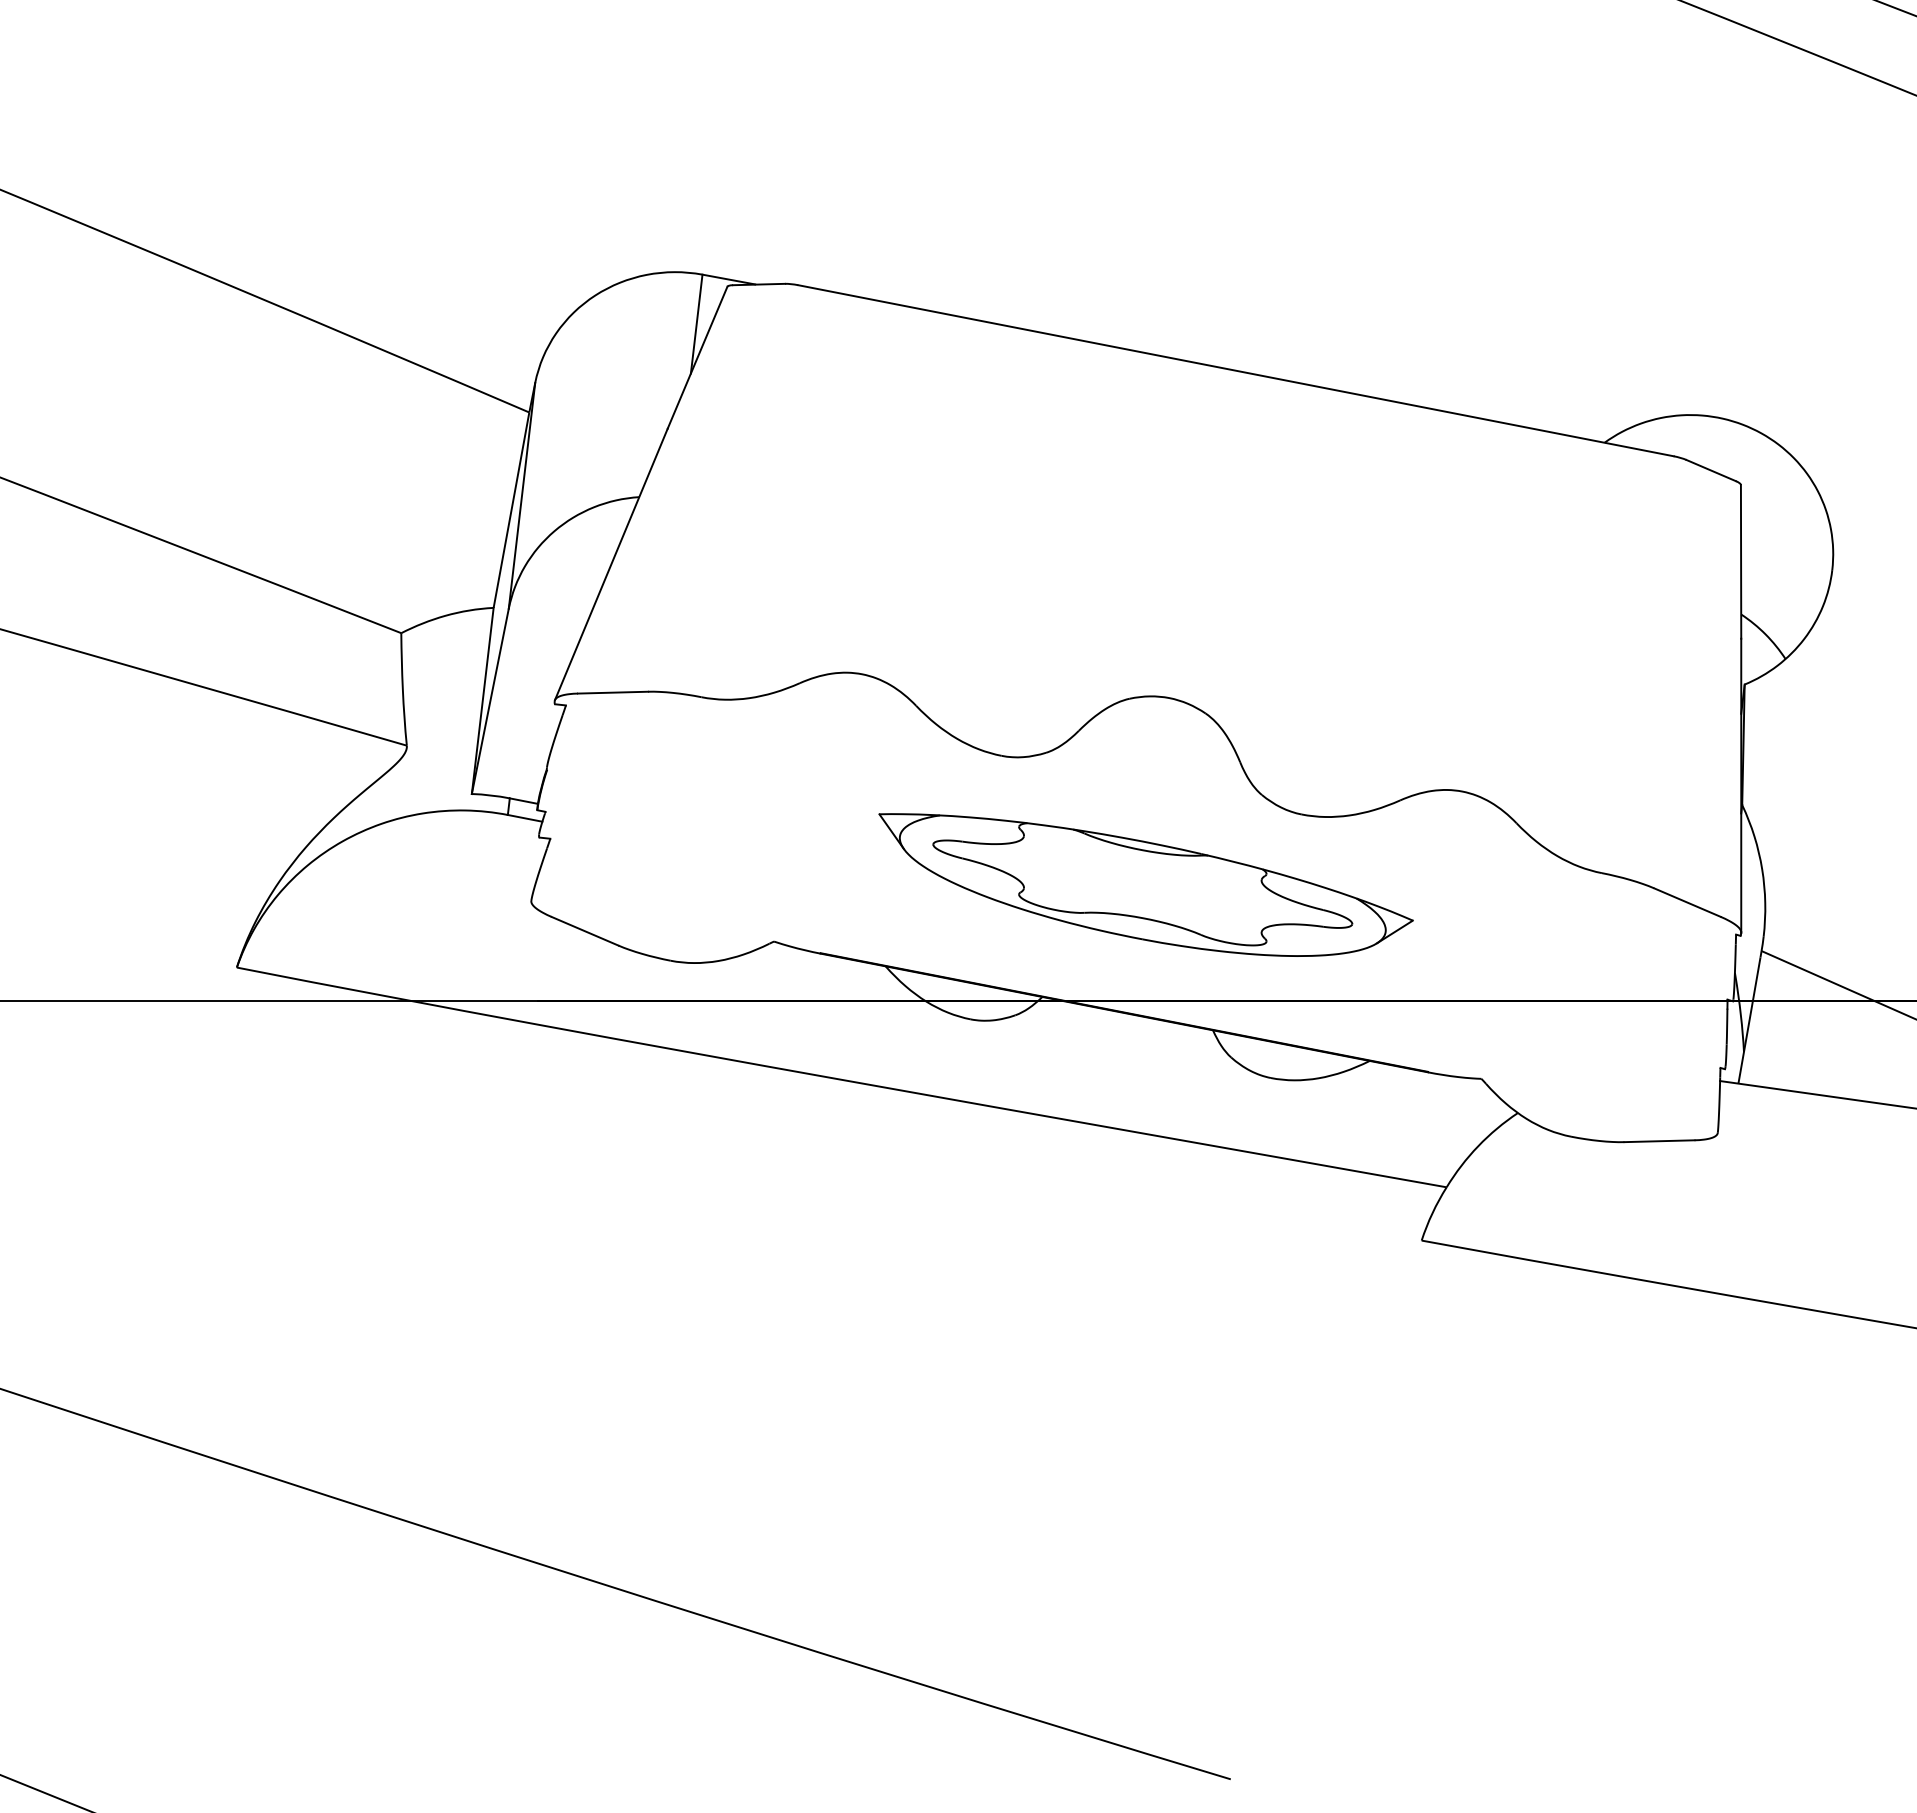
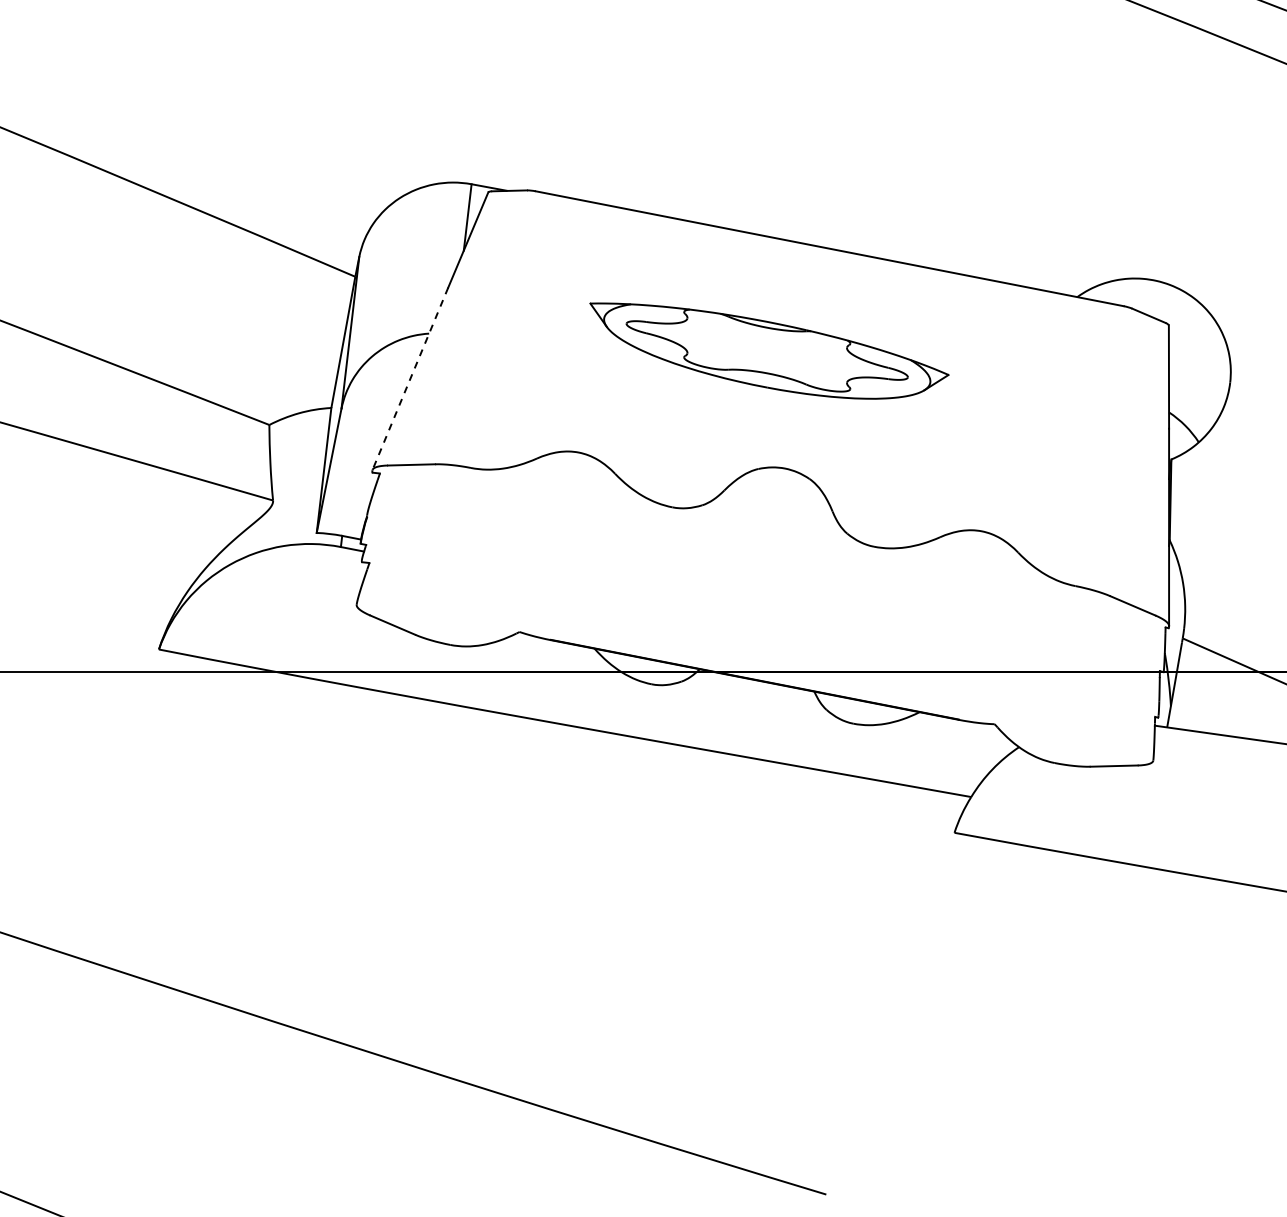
line: (611, 563) -> (410, 378), solid -> dashed
part: (1146, 884) -> (769, 350), moved

